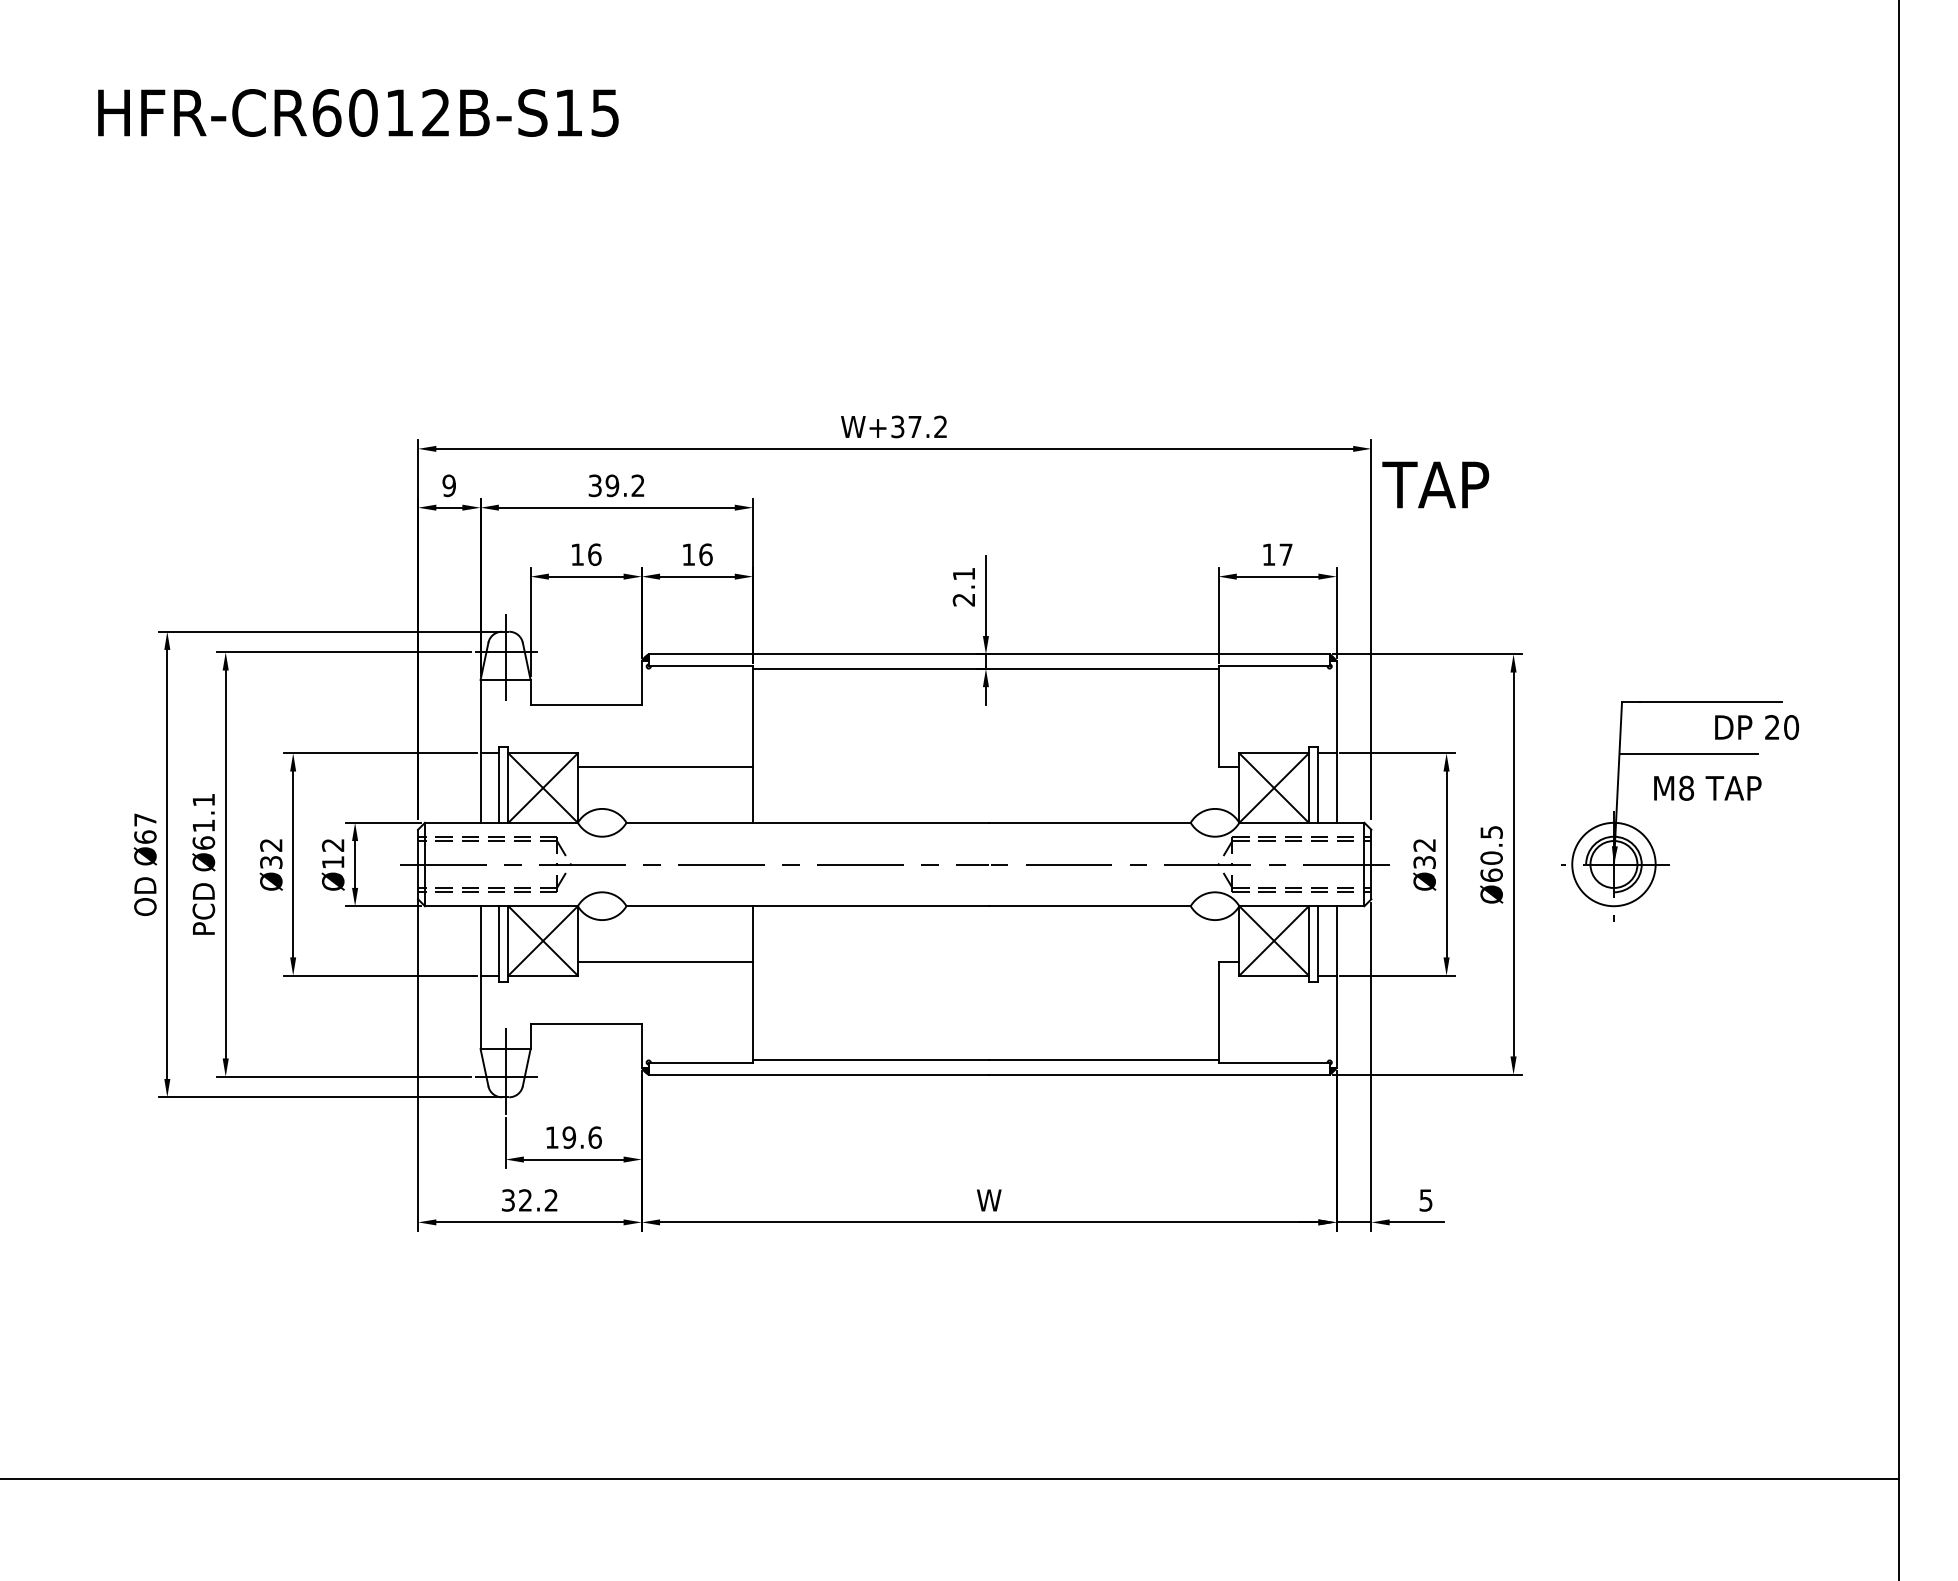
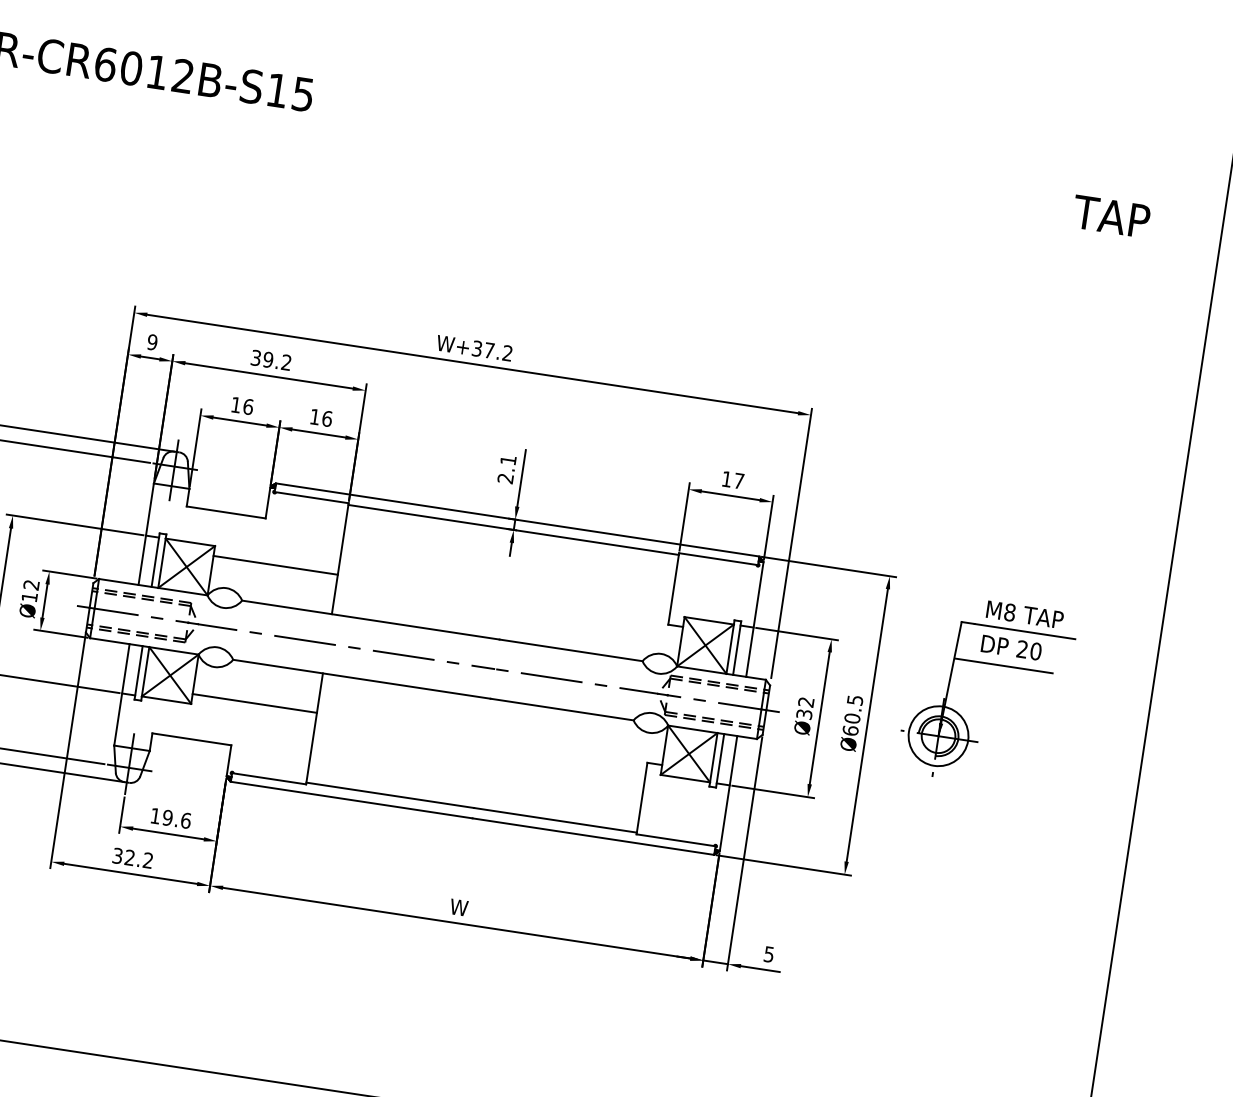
text: (1435, 484) -> (1111, 216), moved
text: (1757, 727) -> (1011, 647), moved
text: (1707, 787) -> (1024, 614), moved

